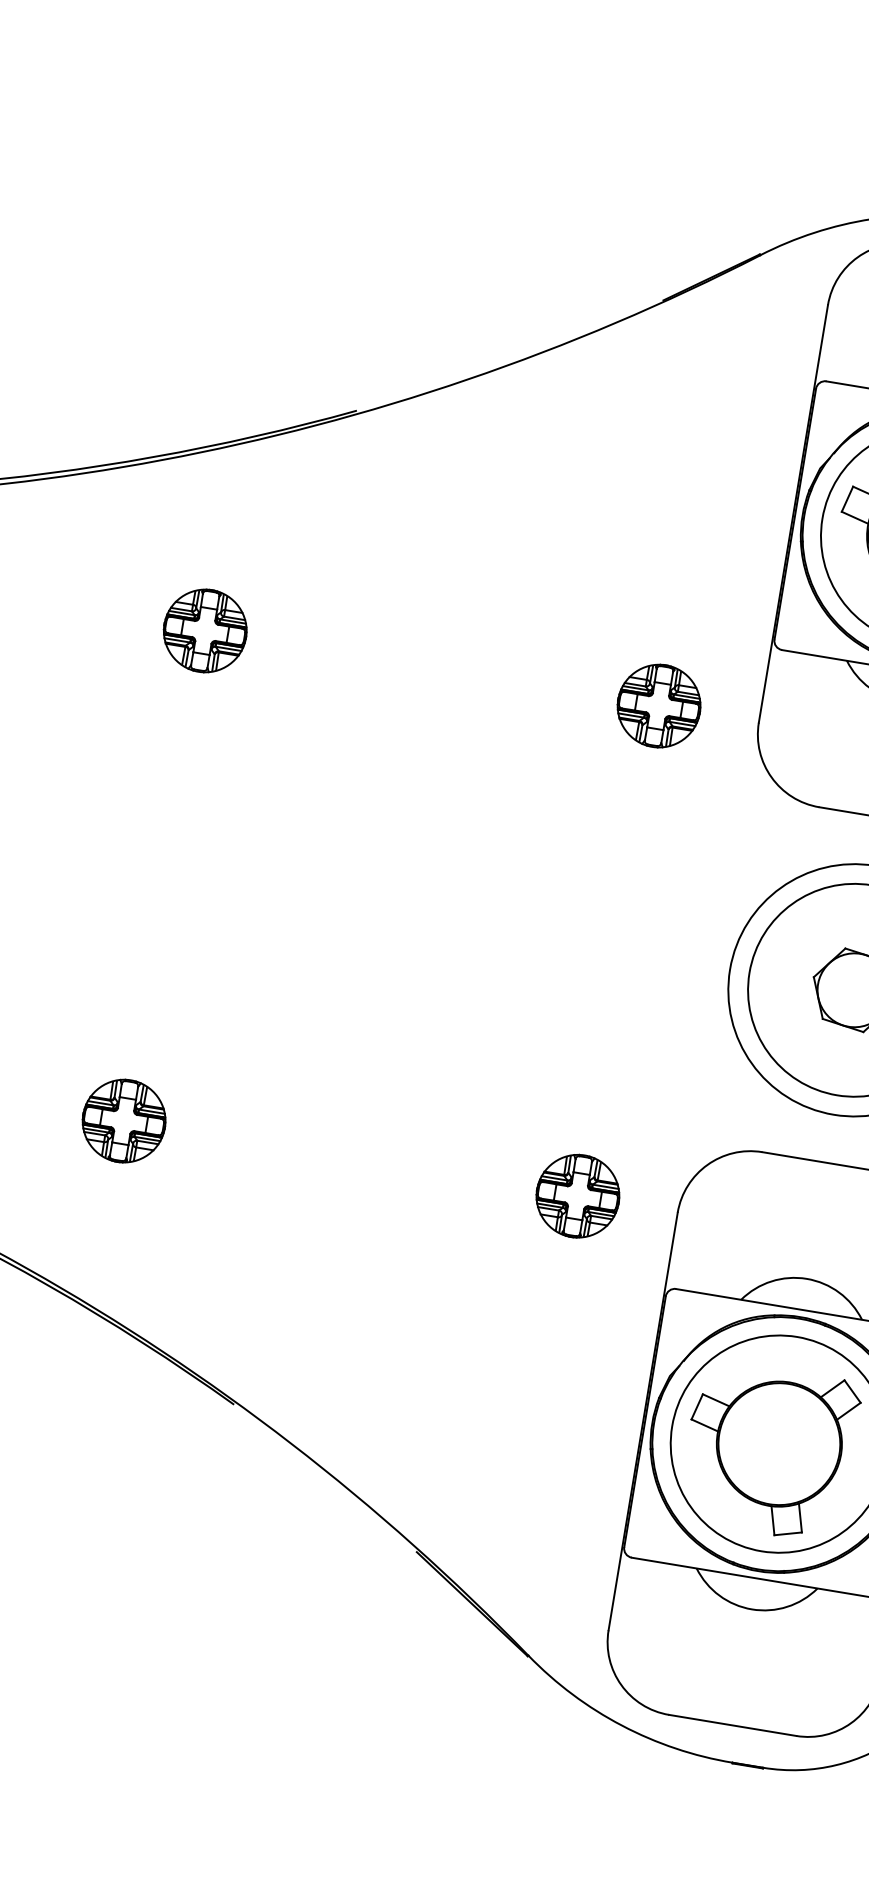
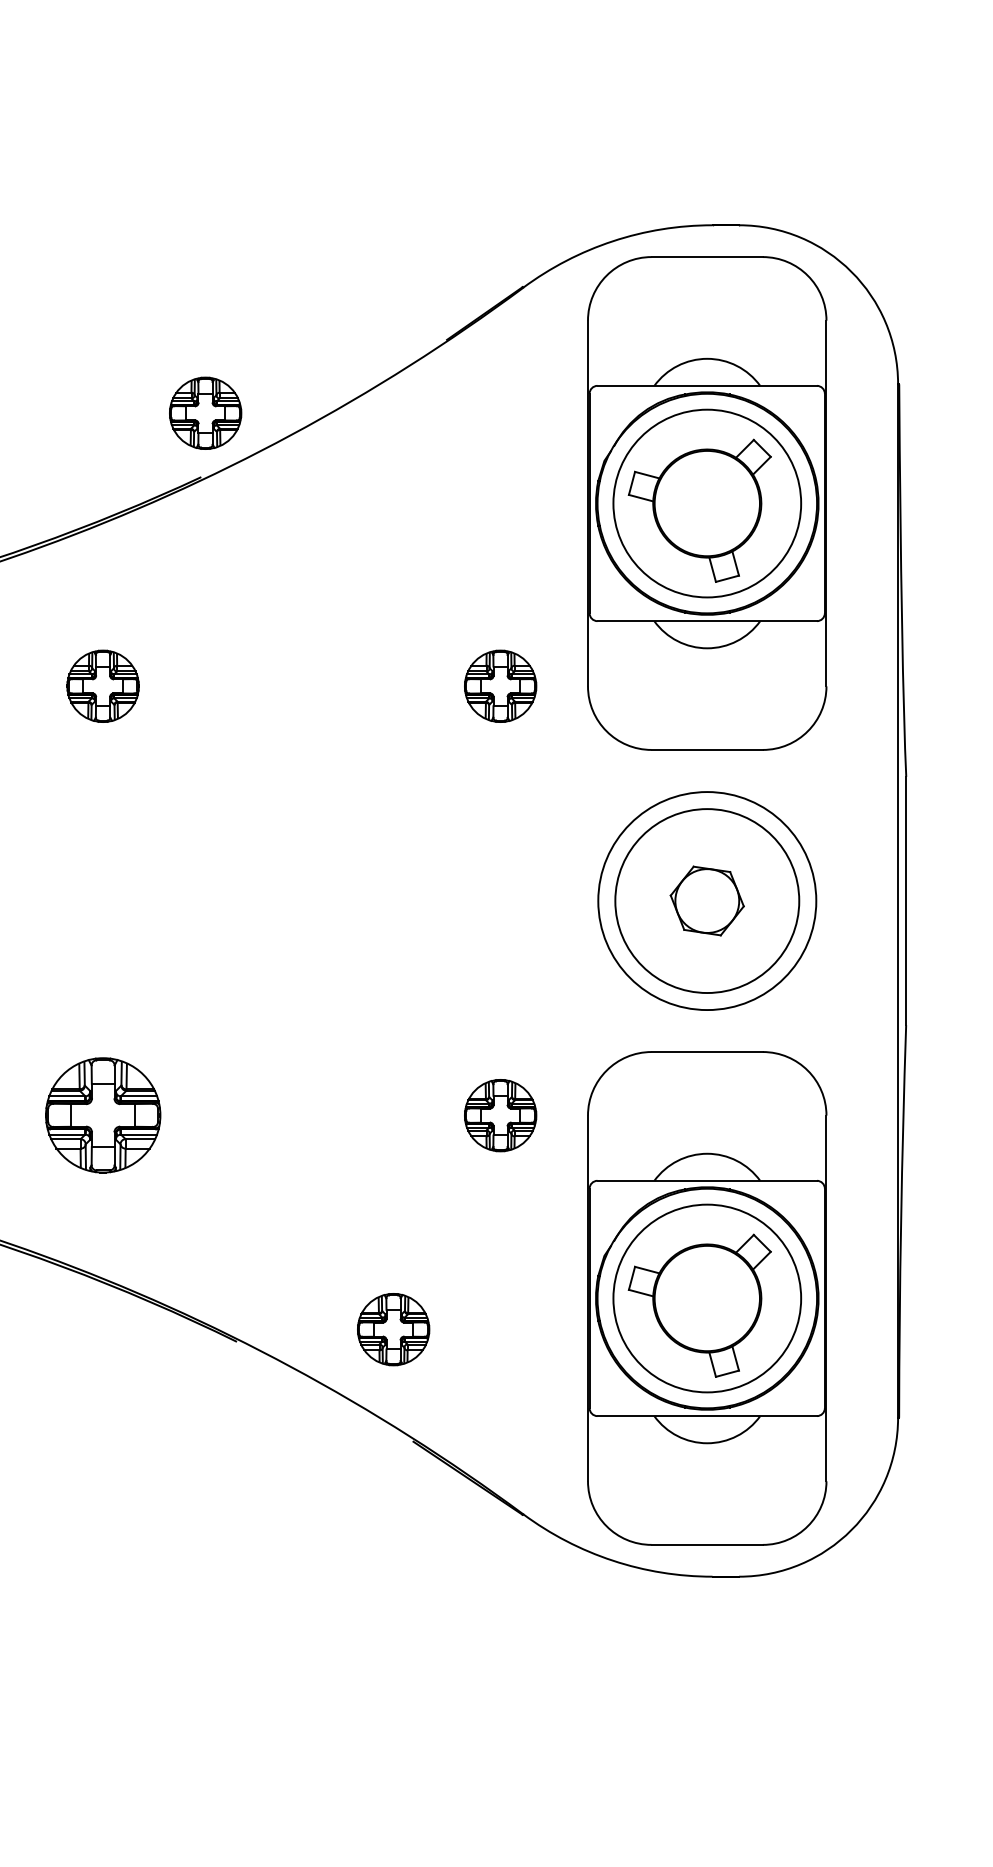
part: (373, 337) -> (205, 412), added
part: (123, 1120) -> (102, 1115), size x1.6
part: (415, 1420) -> (393, 1329), added

